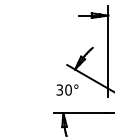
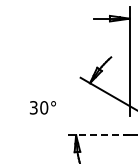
text: (67, 89) -> (42, 107), moved
line: (81, 113) -> (97, 135), solid -> dashed

